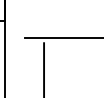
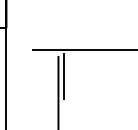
line: (48, 57) -> (64, 76), added

